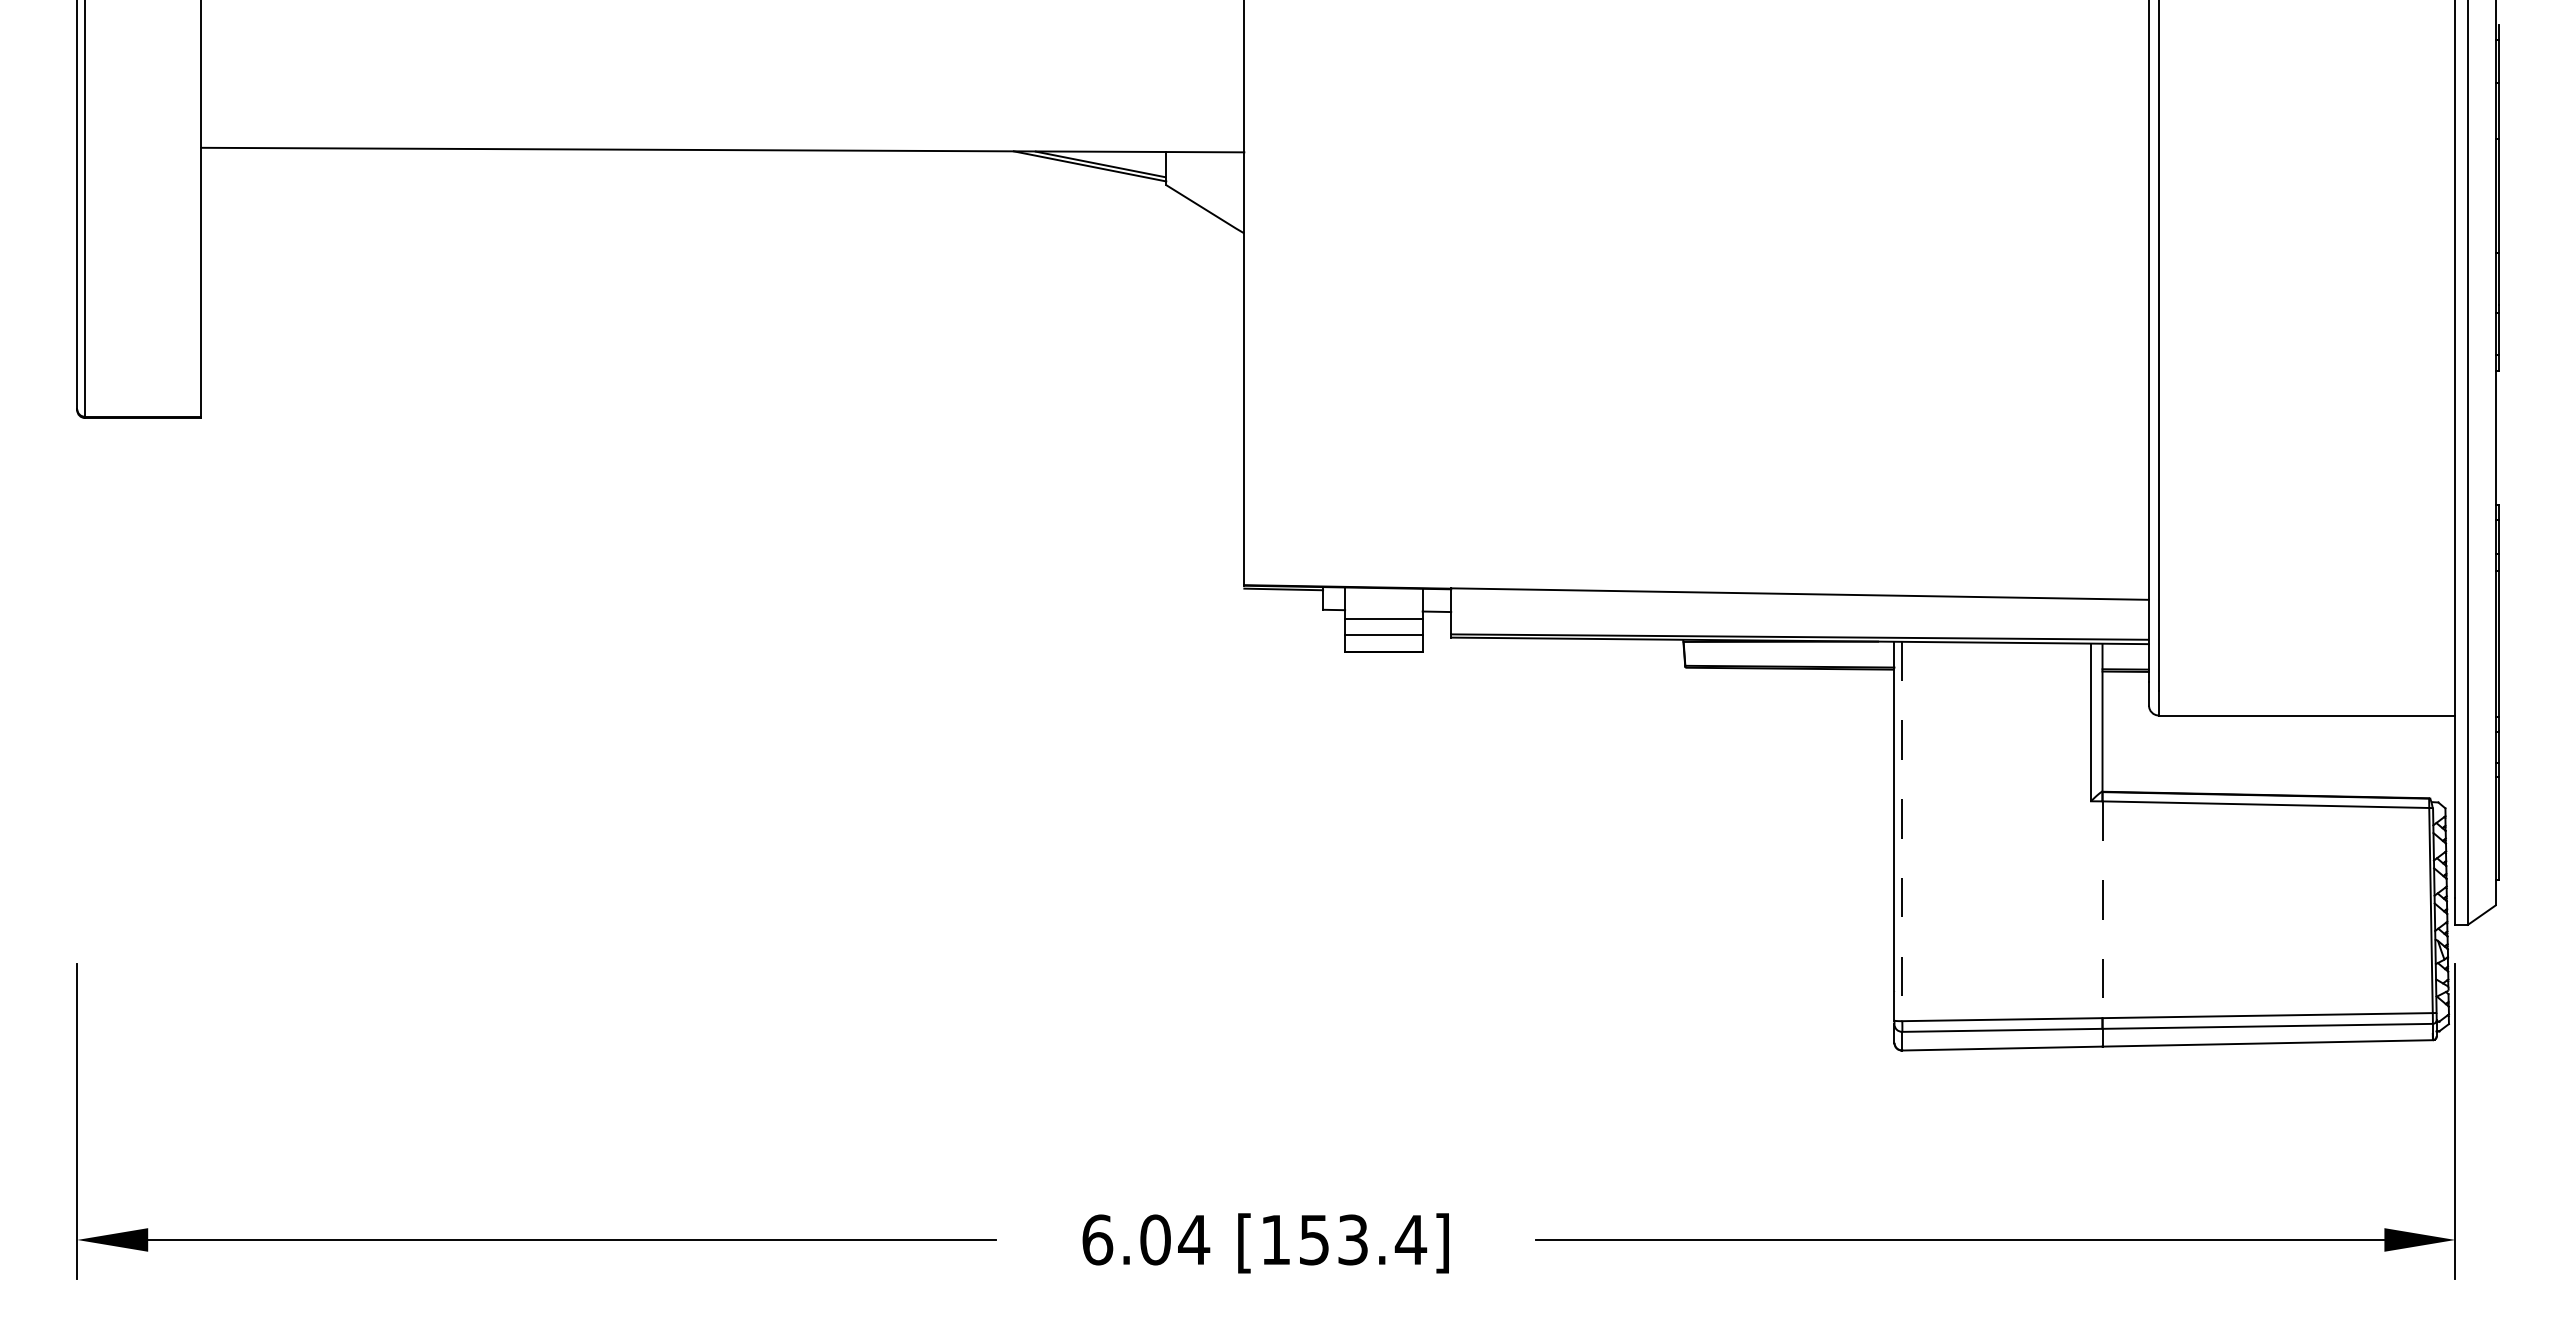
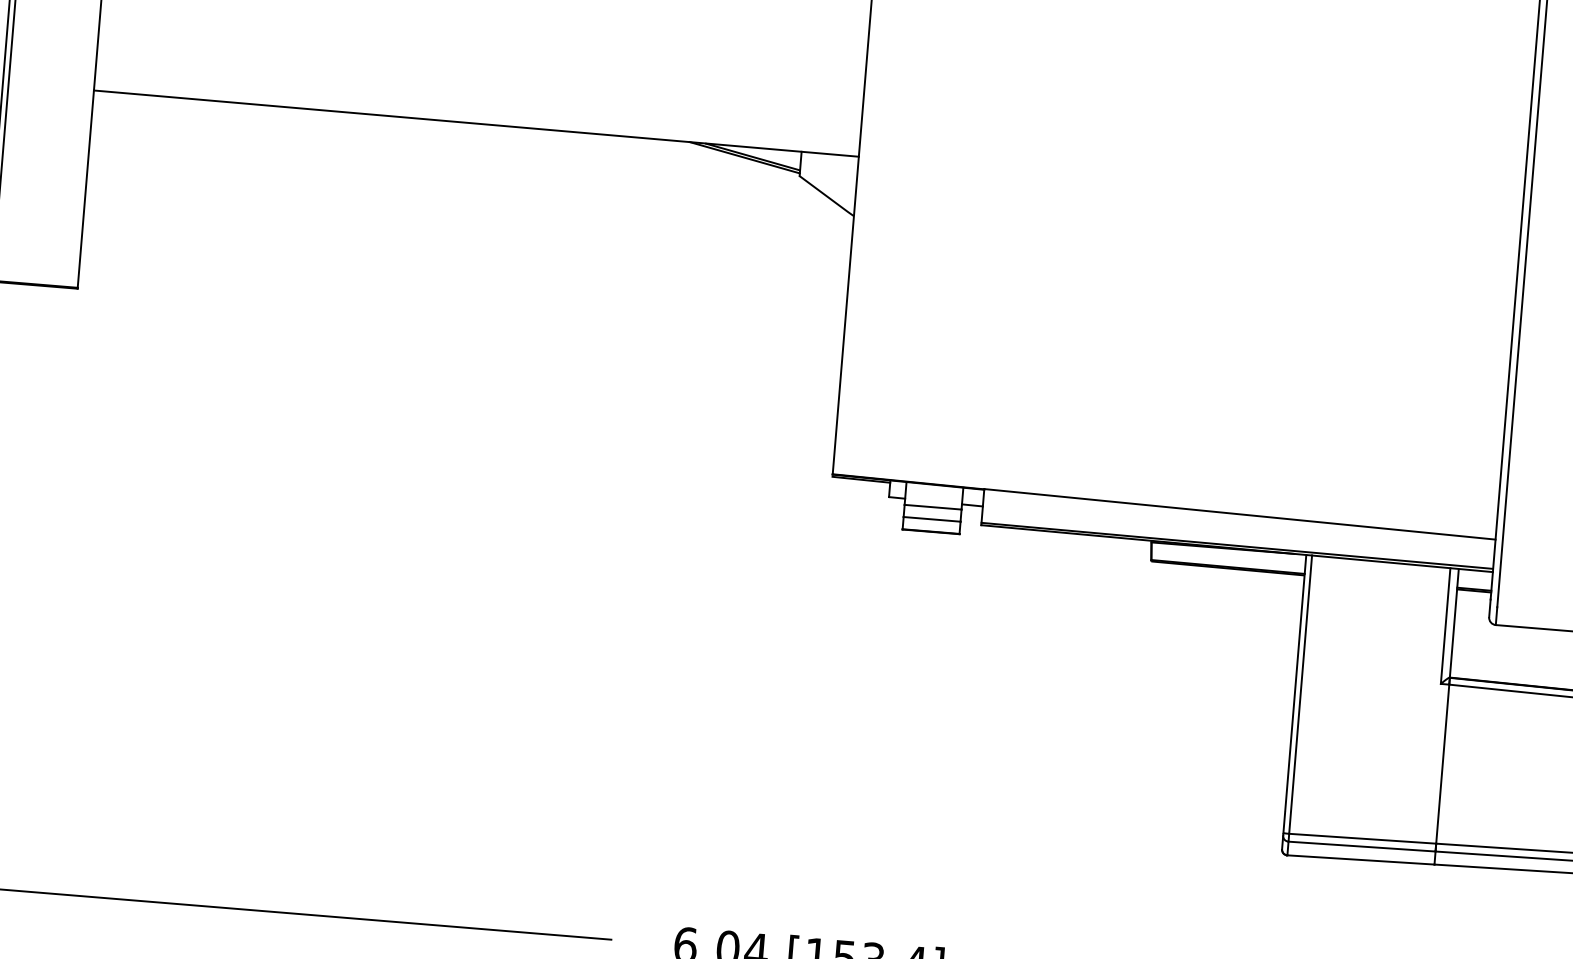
line: (1902, 831) -> (1300, 694), dashed -> solid
line: (2102, 910) -> (1442, 764), dashed -> solid

